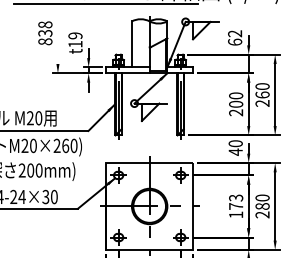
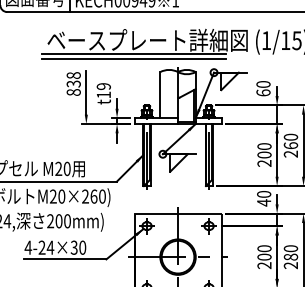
line: (106, 7) -> (134, 58), added
text: (235, 33) -> (263, 84), 62 -> 60
line: (58, 41) -> (86, 92), added
text: (236, 206) -> (264, 257), 173 -> 200

